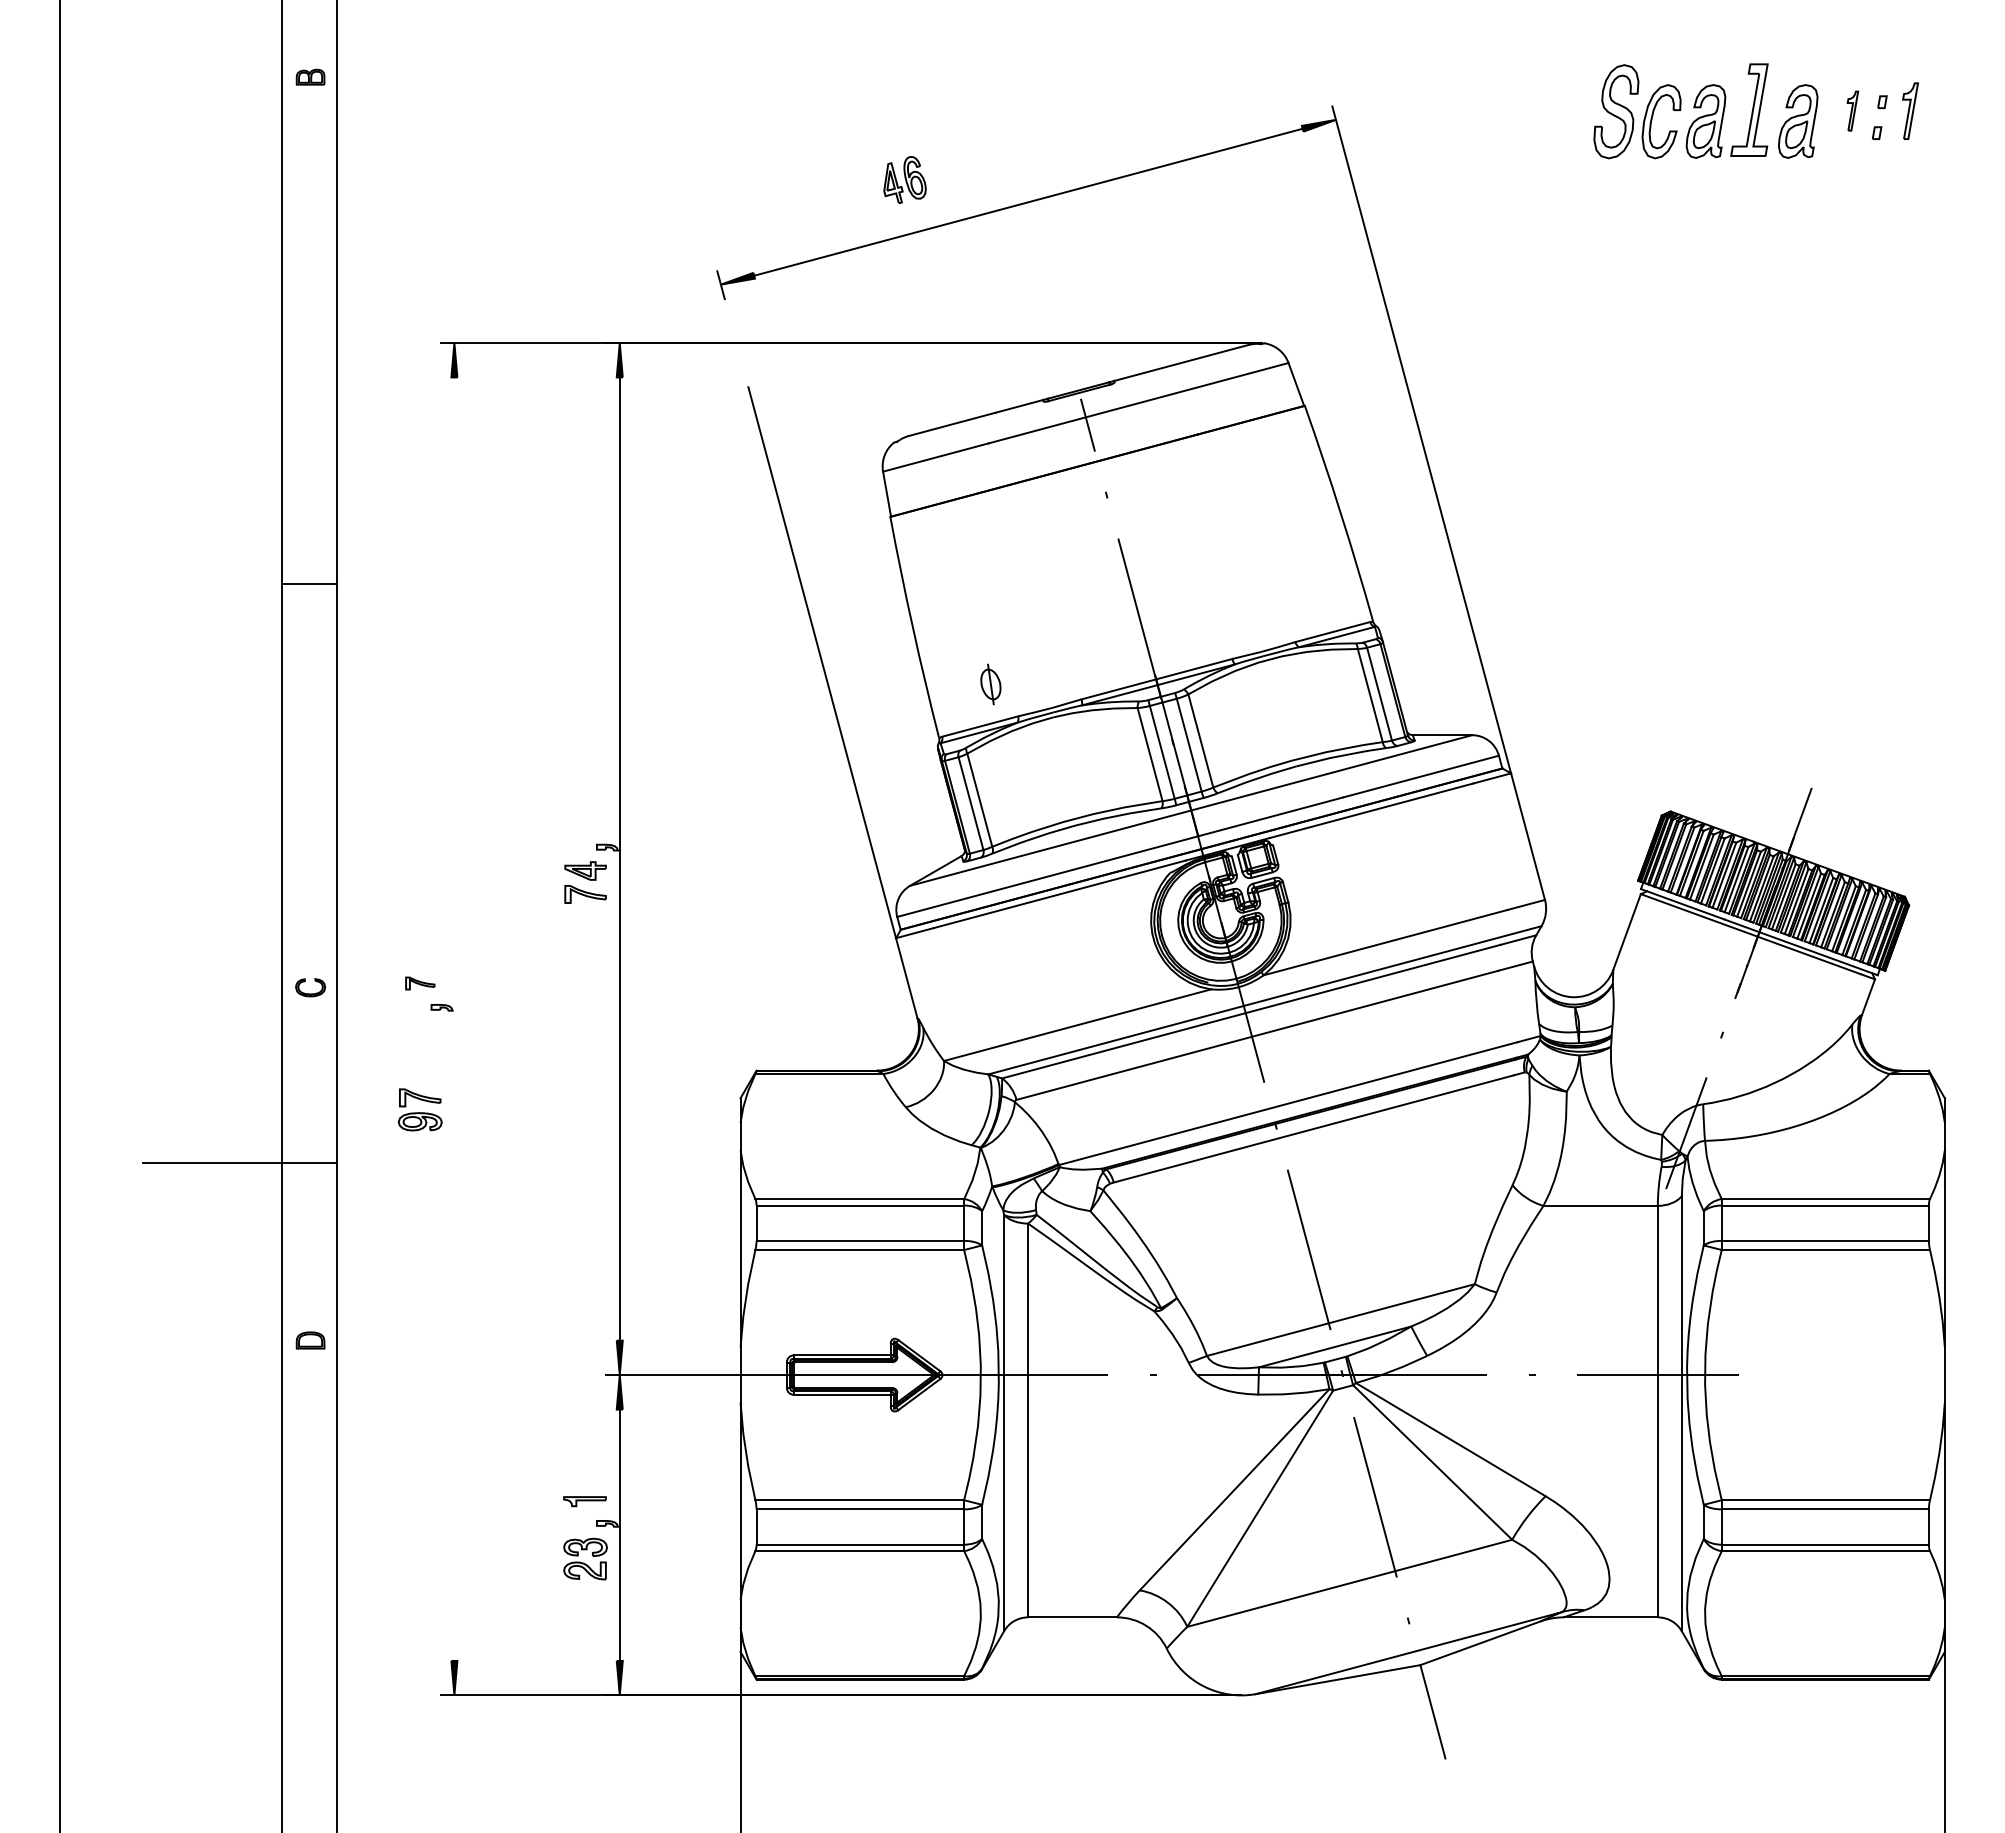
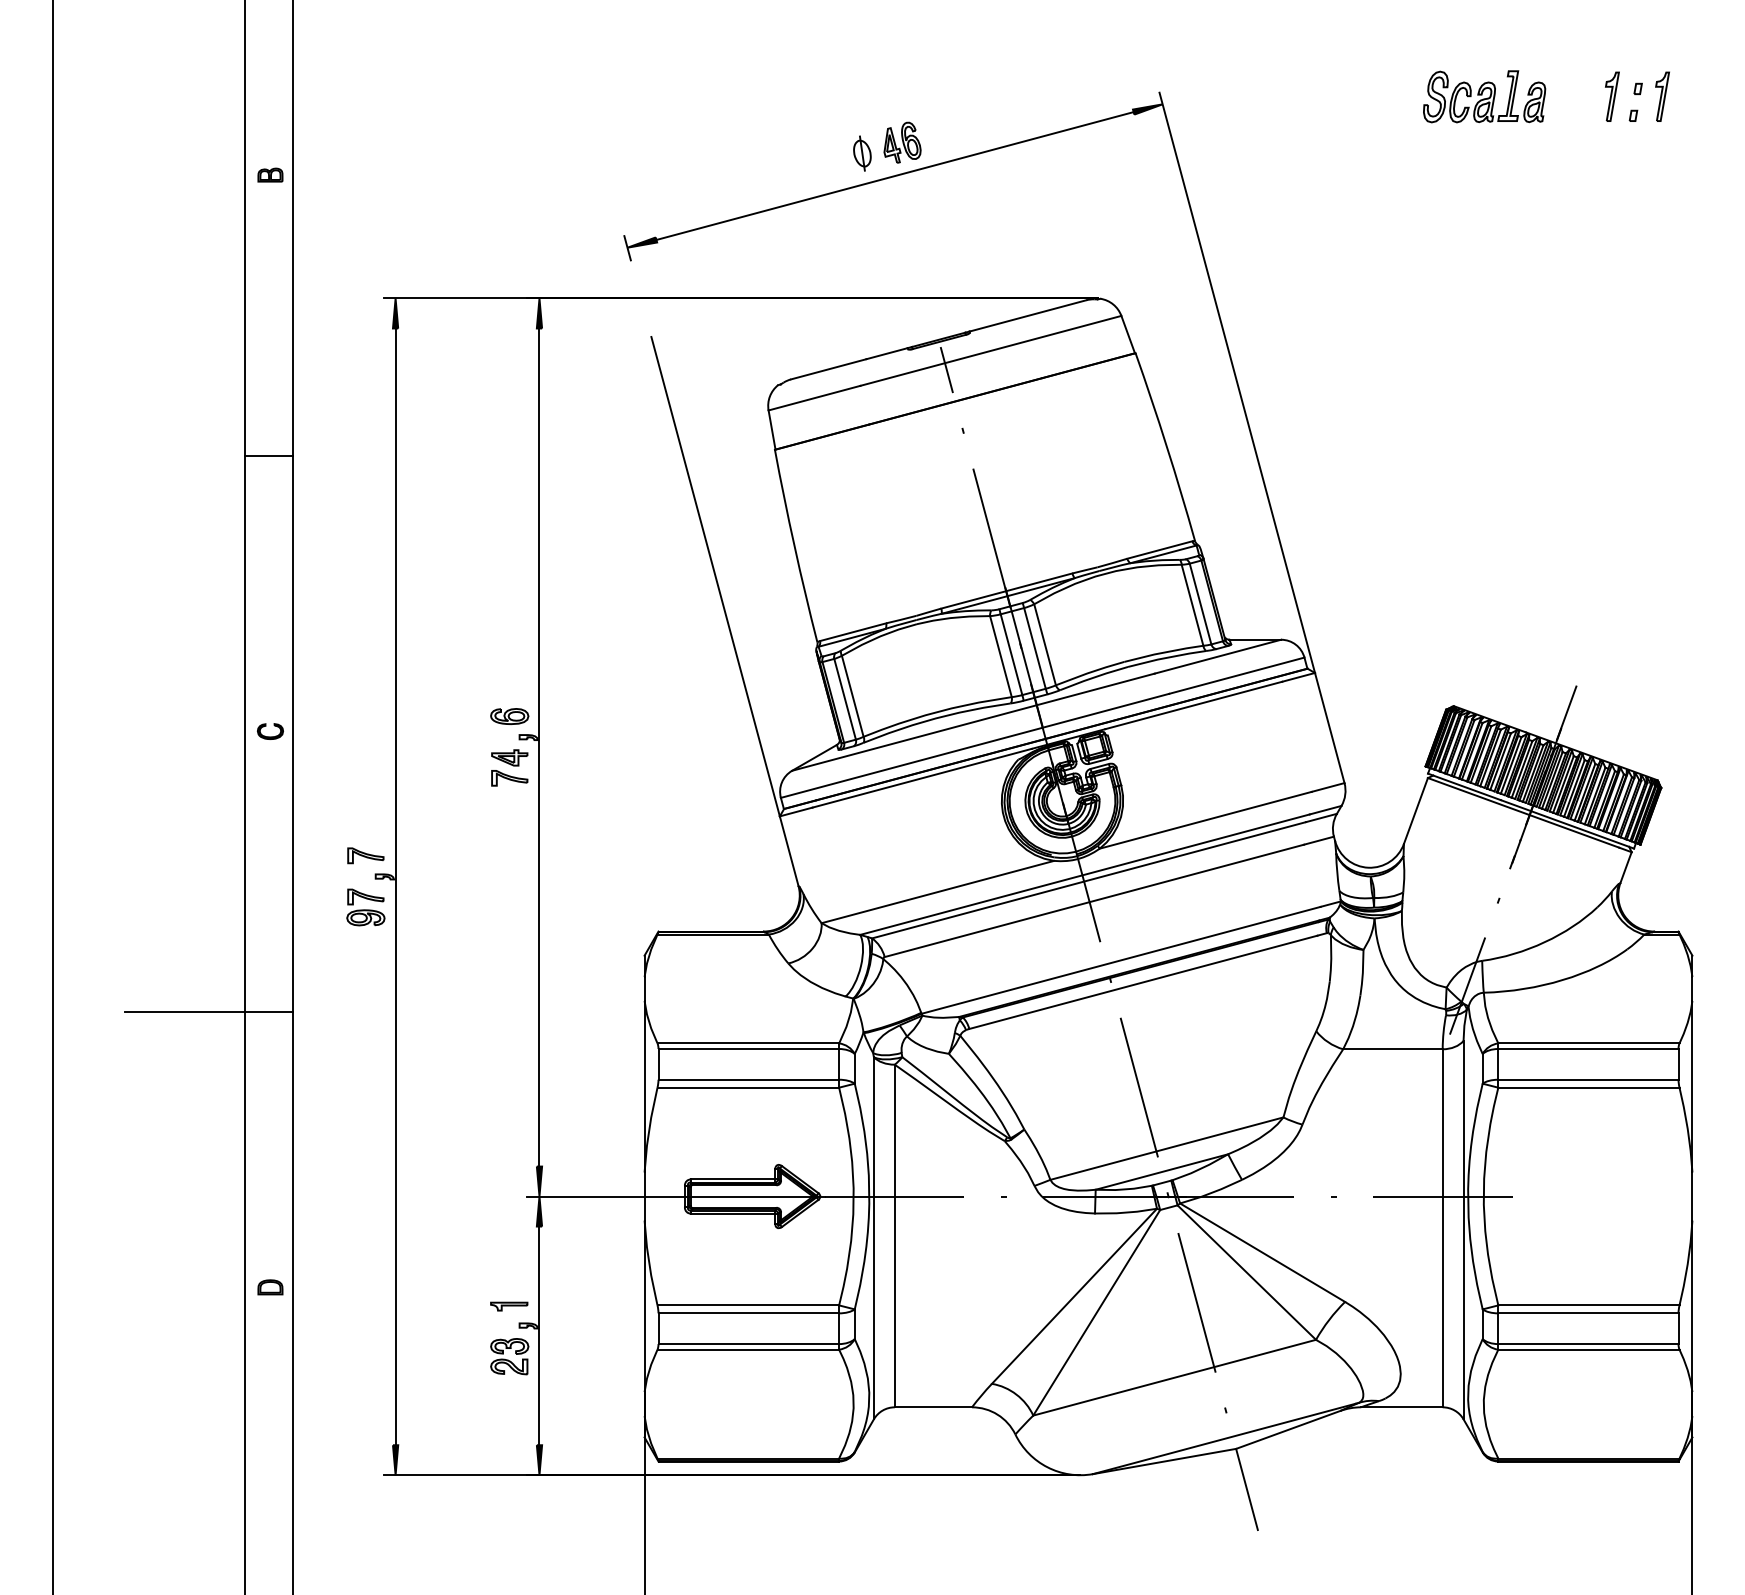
part: (310, 76) -> (270, 174), moved
part: (1705, 110) -> (1484, 96), size x0.62
part: (1852, 110) -> (1612, 96), size x1.43
part: (904, 179) -> (902, 142), moved
line: (308, 584) -> (268, 455), moved
part: (990, 684) -> (862, 153), moved
part: (585, 823) -> (509, 716), added
part: (420, 983) -> (366, 855), size x1.43
part: (310, 987) -> (270, 731), moved
line: (454, 1018) -> (395, 886), added
part: (419, 1109) -> (365, 907), moved
part: (310, 1340) -> (270, 1287), moved

